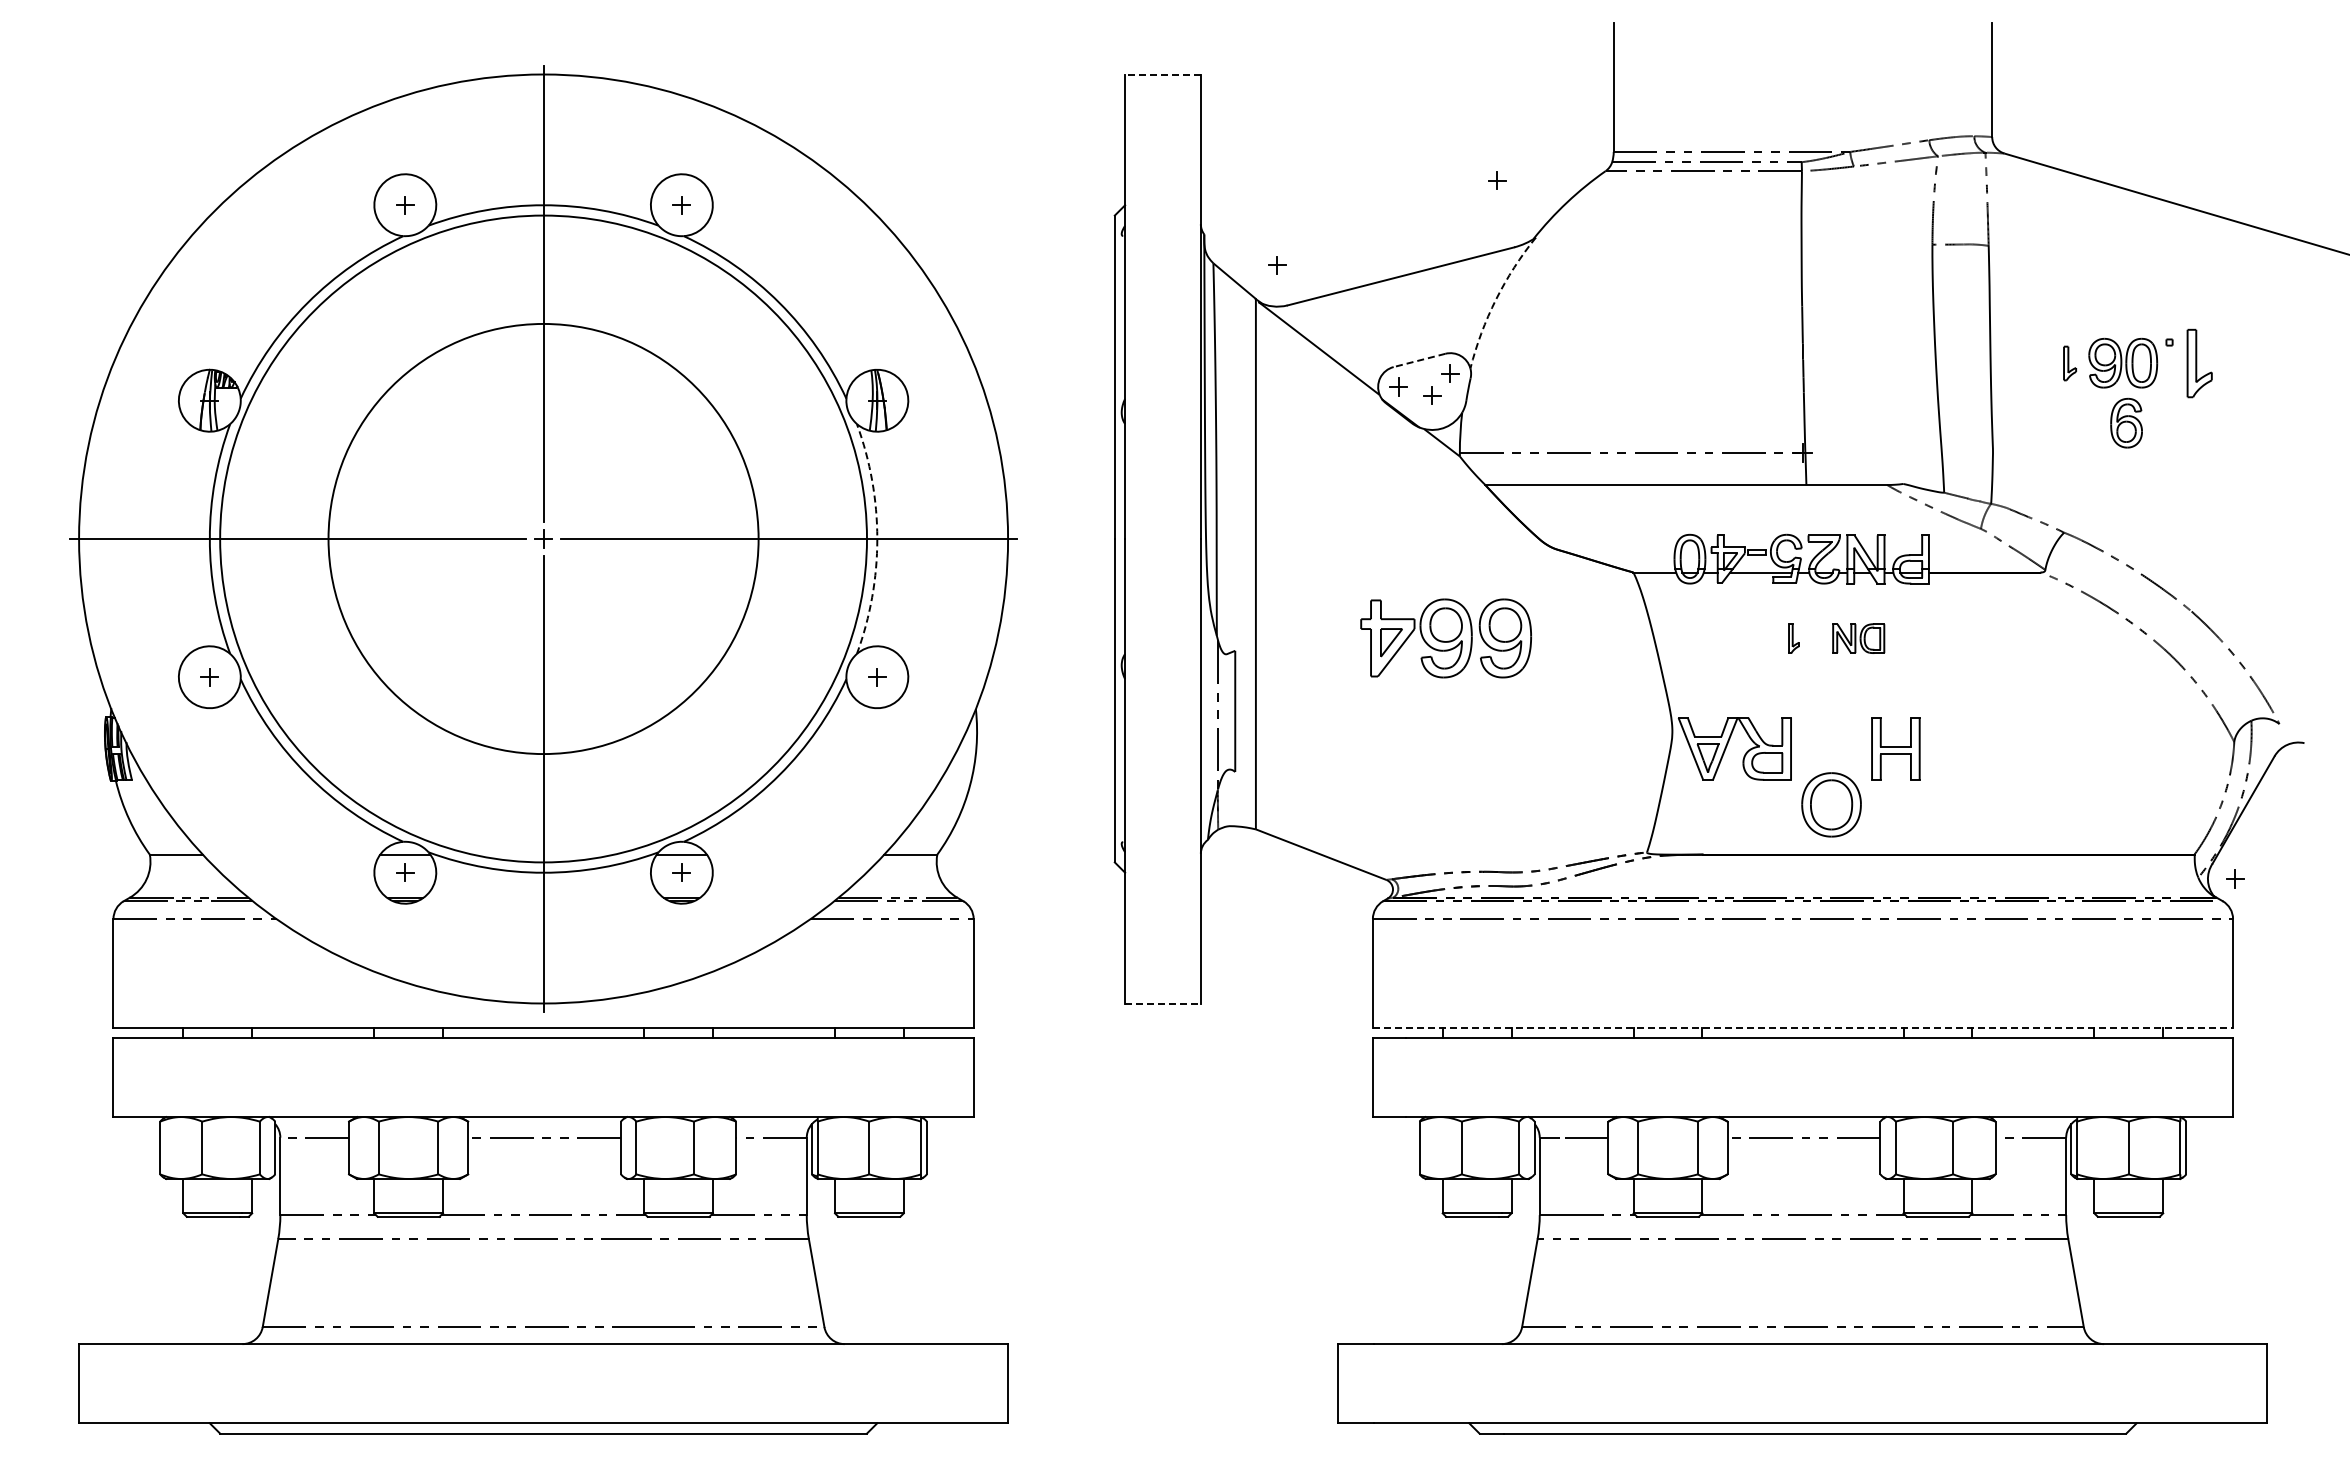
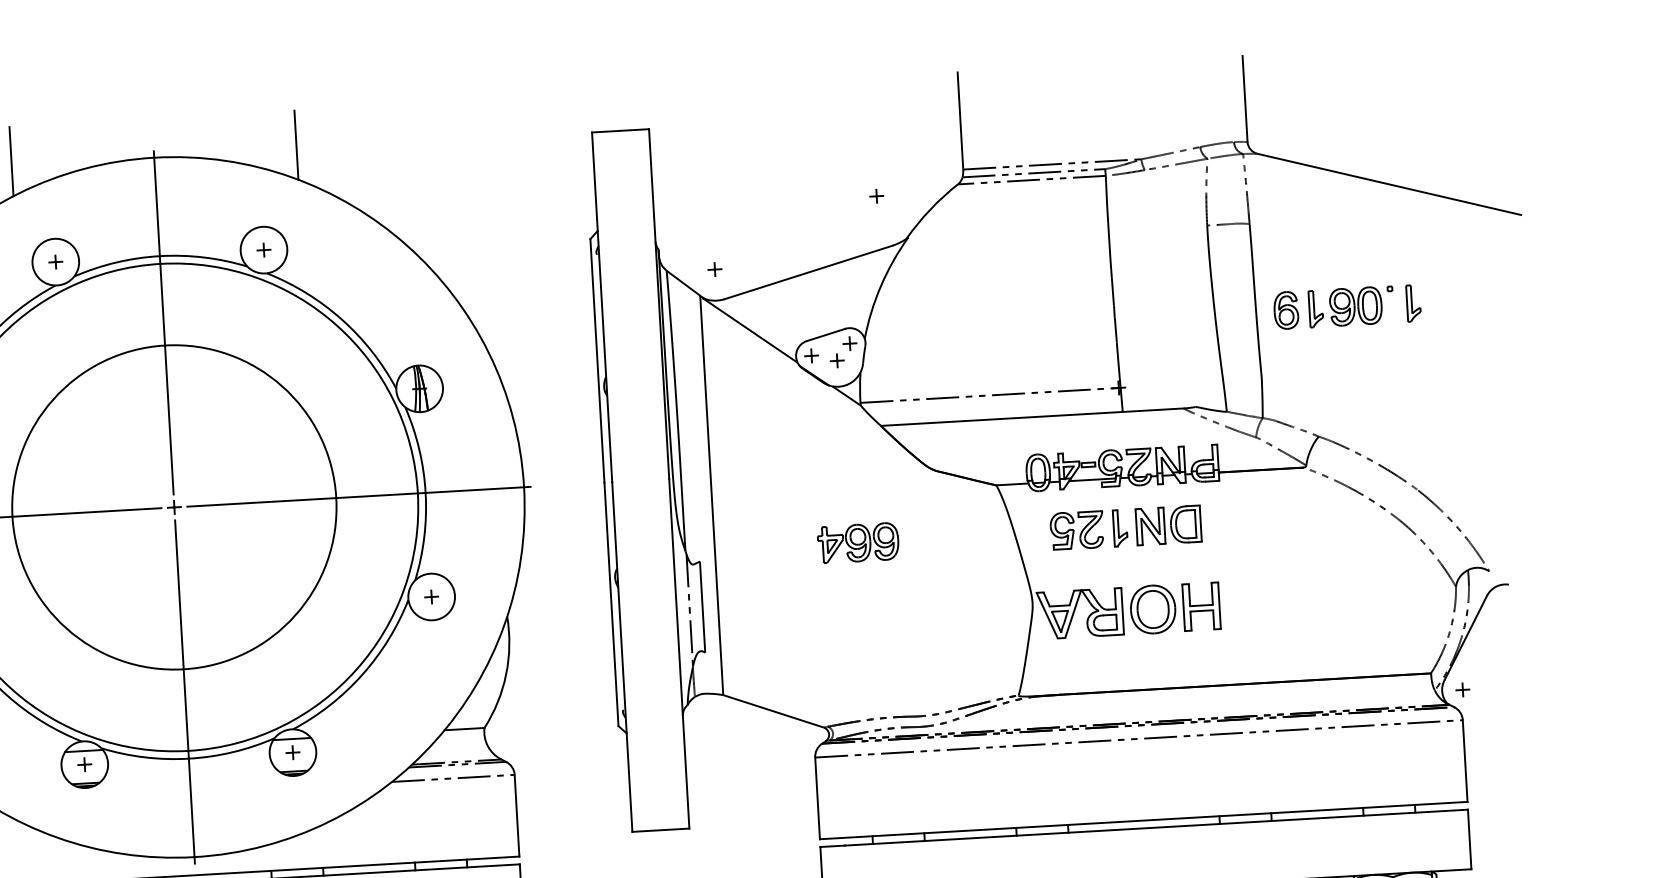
line: (354, 68) -> (11, 161), added
line: (732, 68) -> (296, 145), added
line: (1163, 74) -> (620, 130), dashed -> solid
arc: (1496, 299) -> (881, 285), dashed -> solid
line: (1419, 360) -> (826, 335), dashed -> solid
part: (2069, 363) -> (1315, 309), size x1.43
part: (2199, 363) -> (1413, 303), size x0.71
part: (2126, 422) -> (1286, 309), moved
arc: (877, 539) -> (425, 493), dashed -> solid
part: (1446, 638) -> (858, 543), size x0.62
part: (1736, 638) -> (1076, 530), added
part: (1793, 638) -> (1119, 528), size x1.67
part: (1858, 638) -> (1168, 525), size x1.67
part: (1831, 804) -> (1153, 609), moved
line: (1163, 1003) -> (661, 830), dashed -> solid
line: (1803, 1027) -> (1144, 820), dashed -> solid

